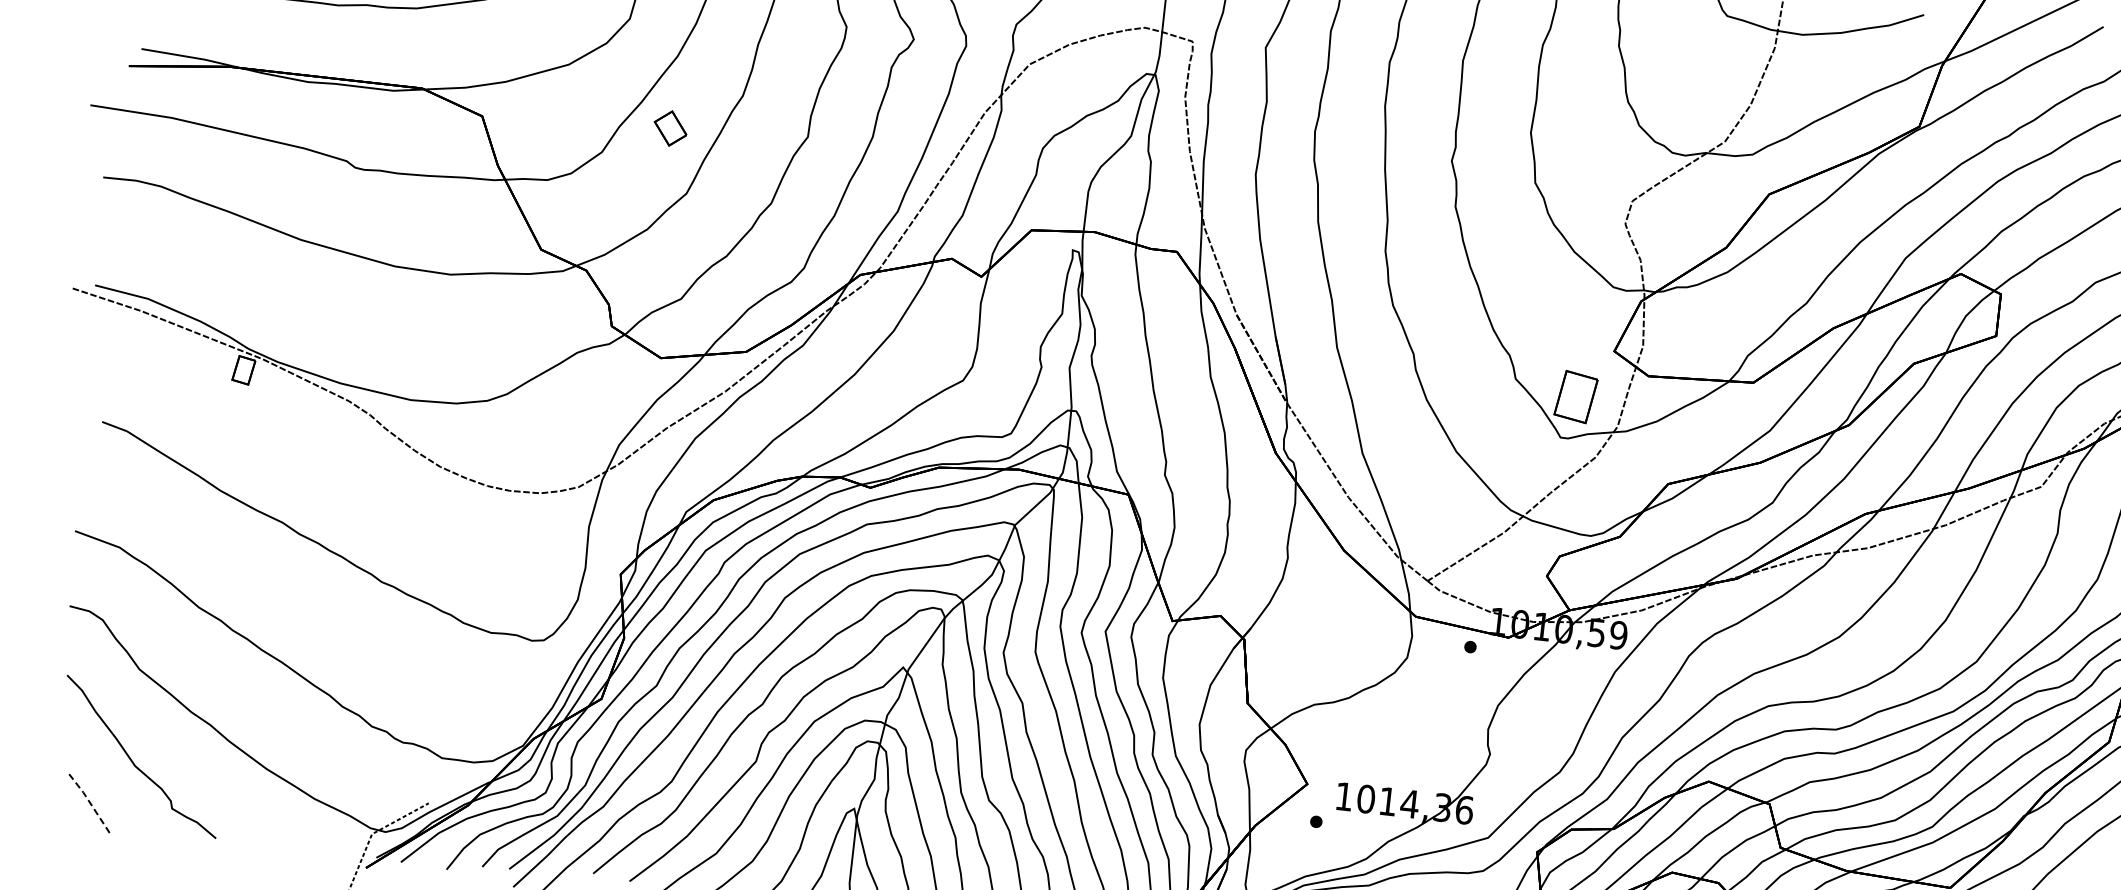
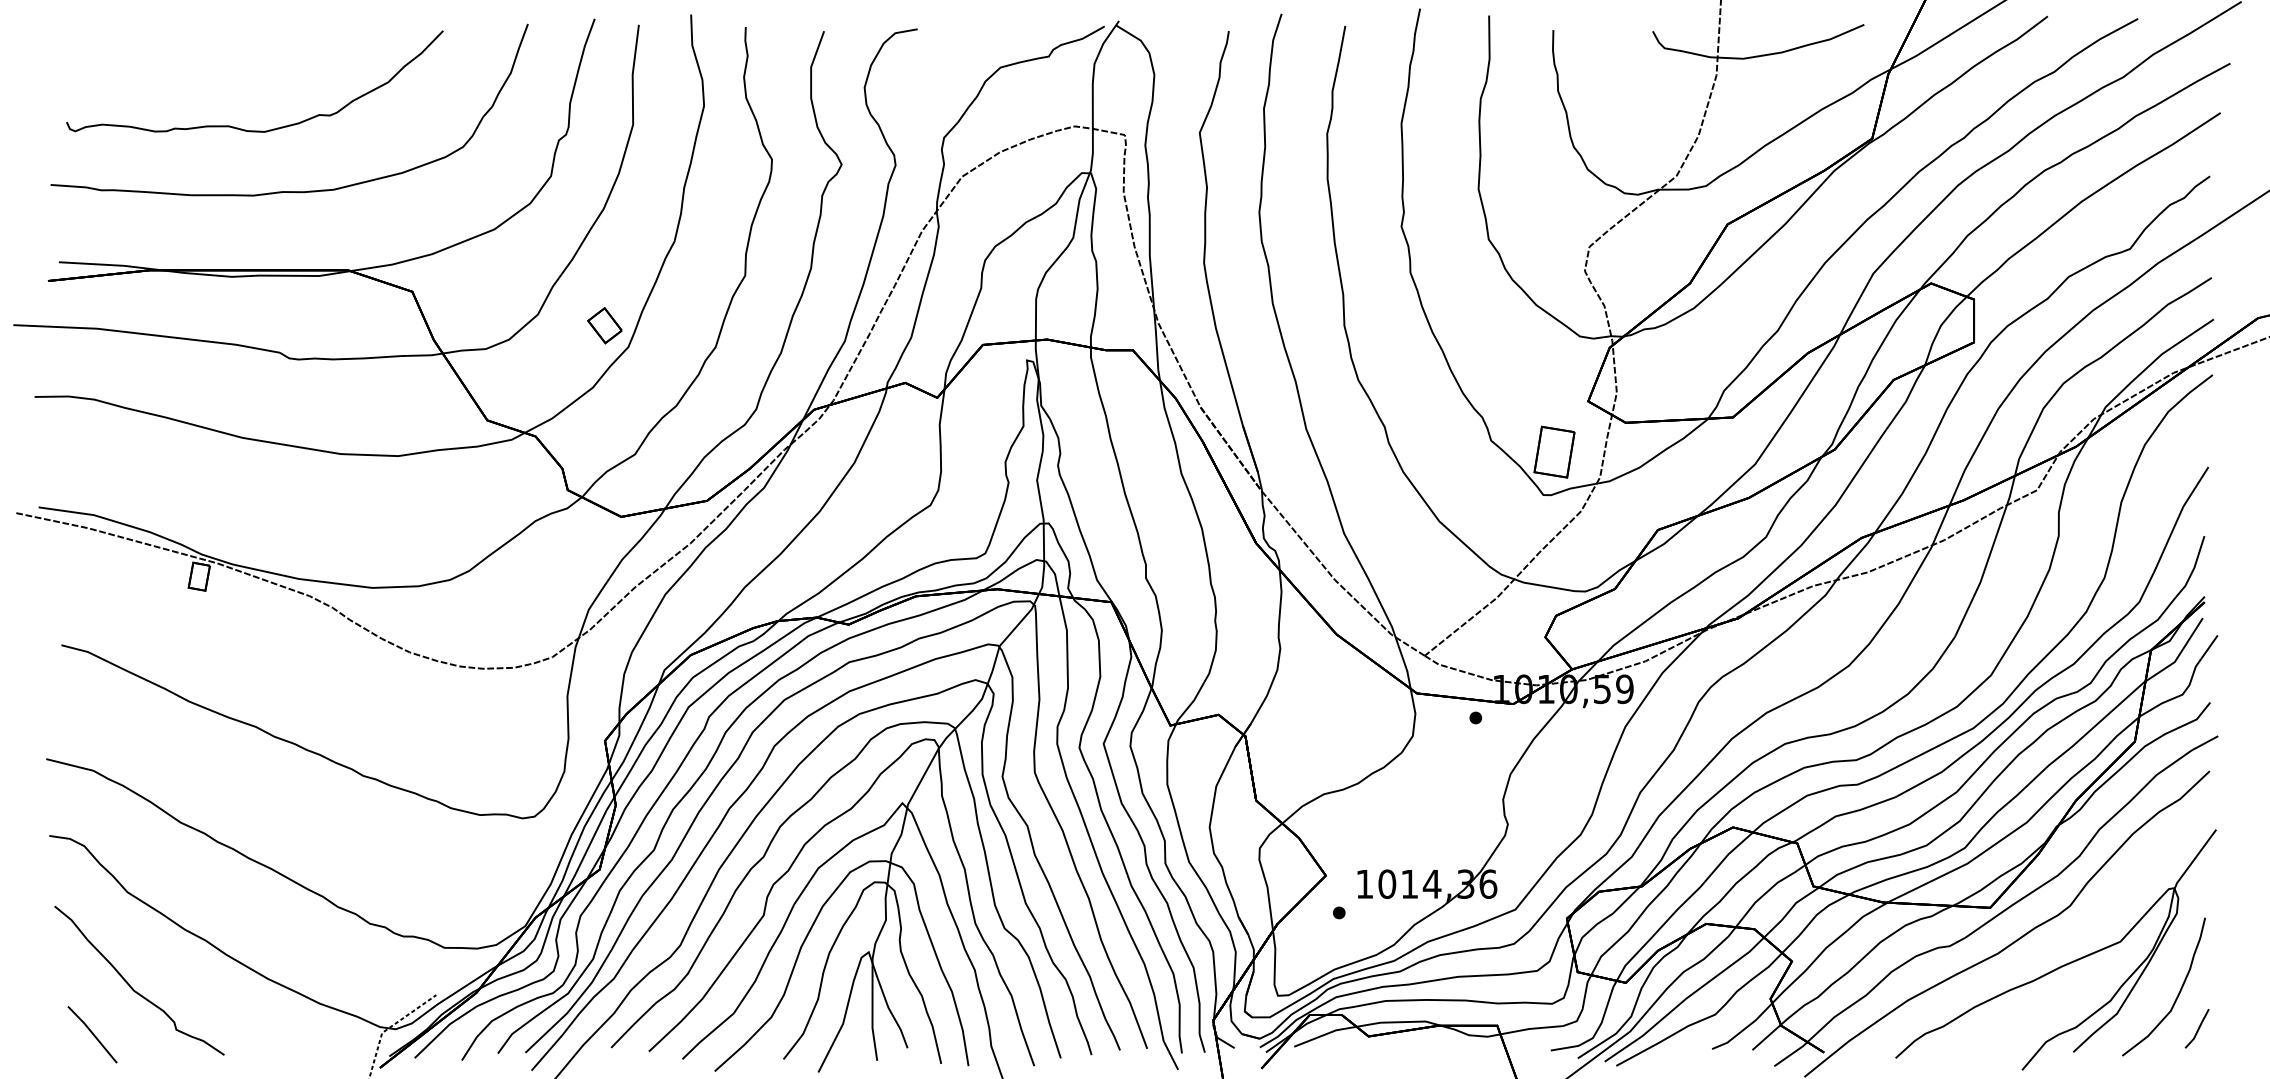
part: (670, 128) -> (604, 325), moved
line: (90, 804) -> (93, 1034), dashed -> solid

